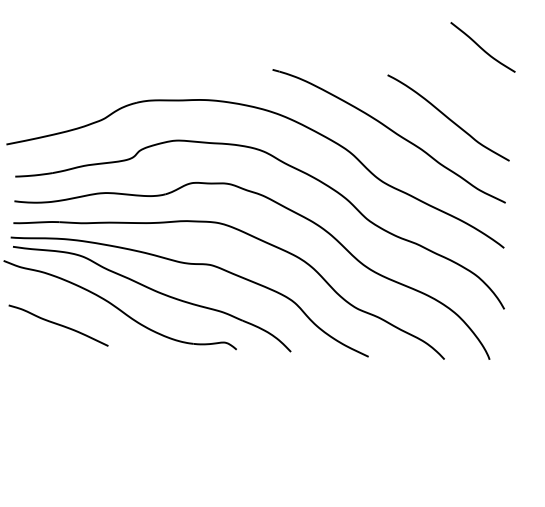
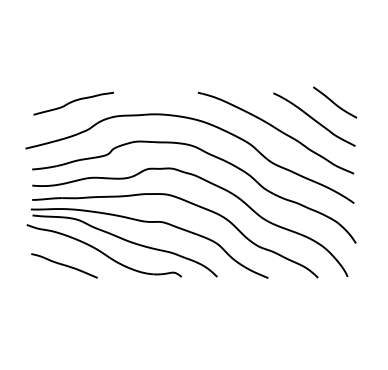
curve: (482, 47) -> (334, 102), moved
curve: (82, 77) -> (73, 102), added

